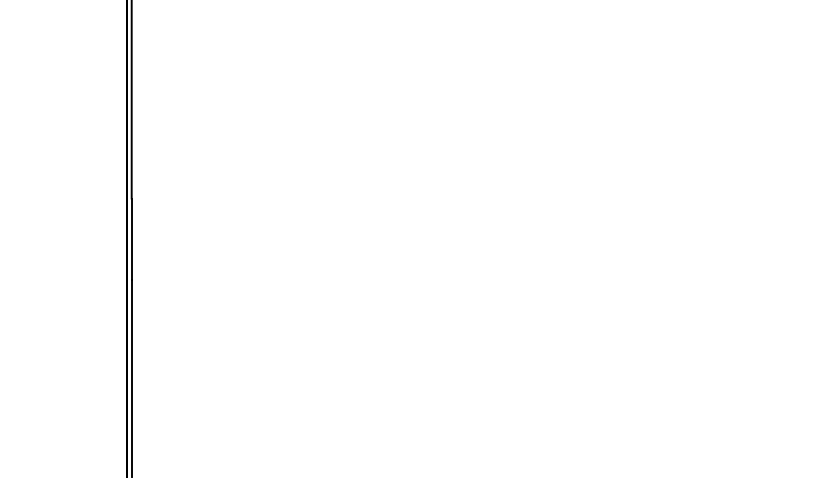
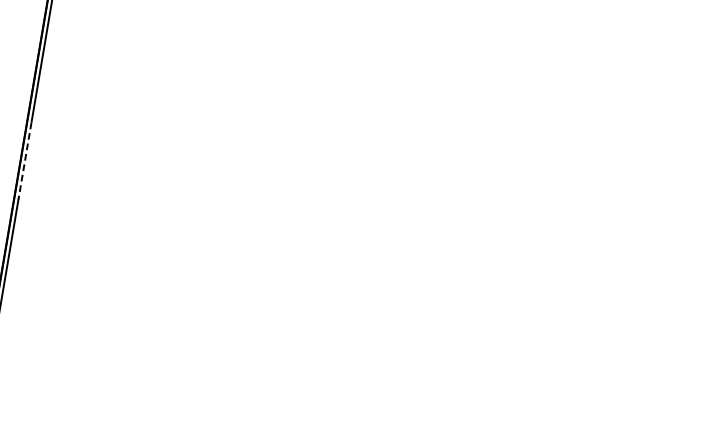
line: (131, 240) -> (24, 161), solid -> dashed

